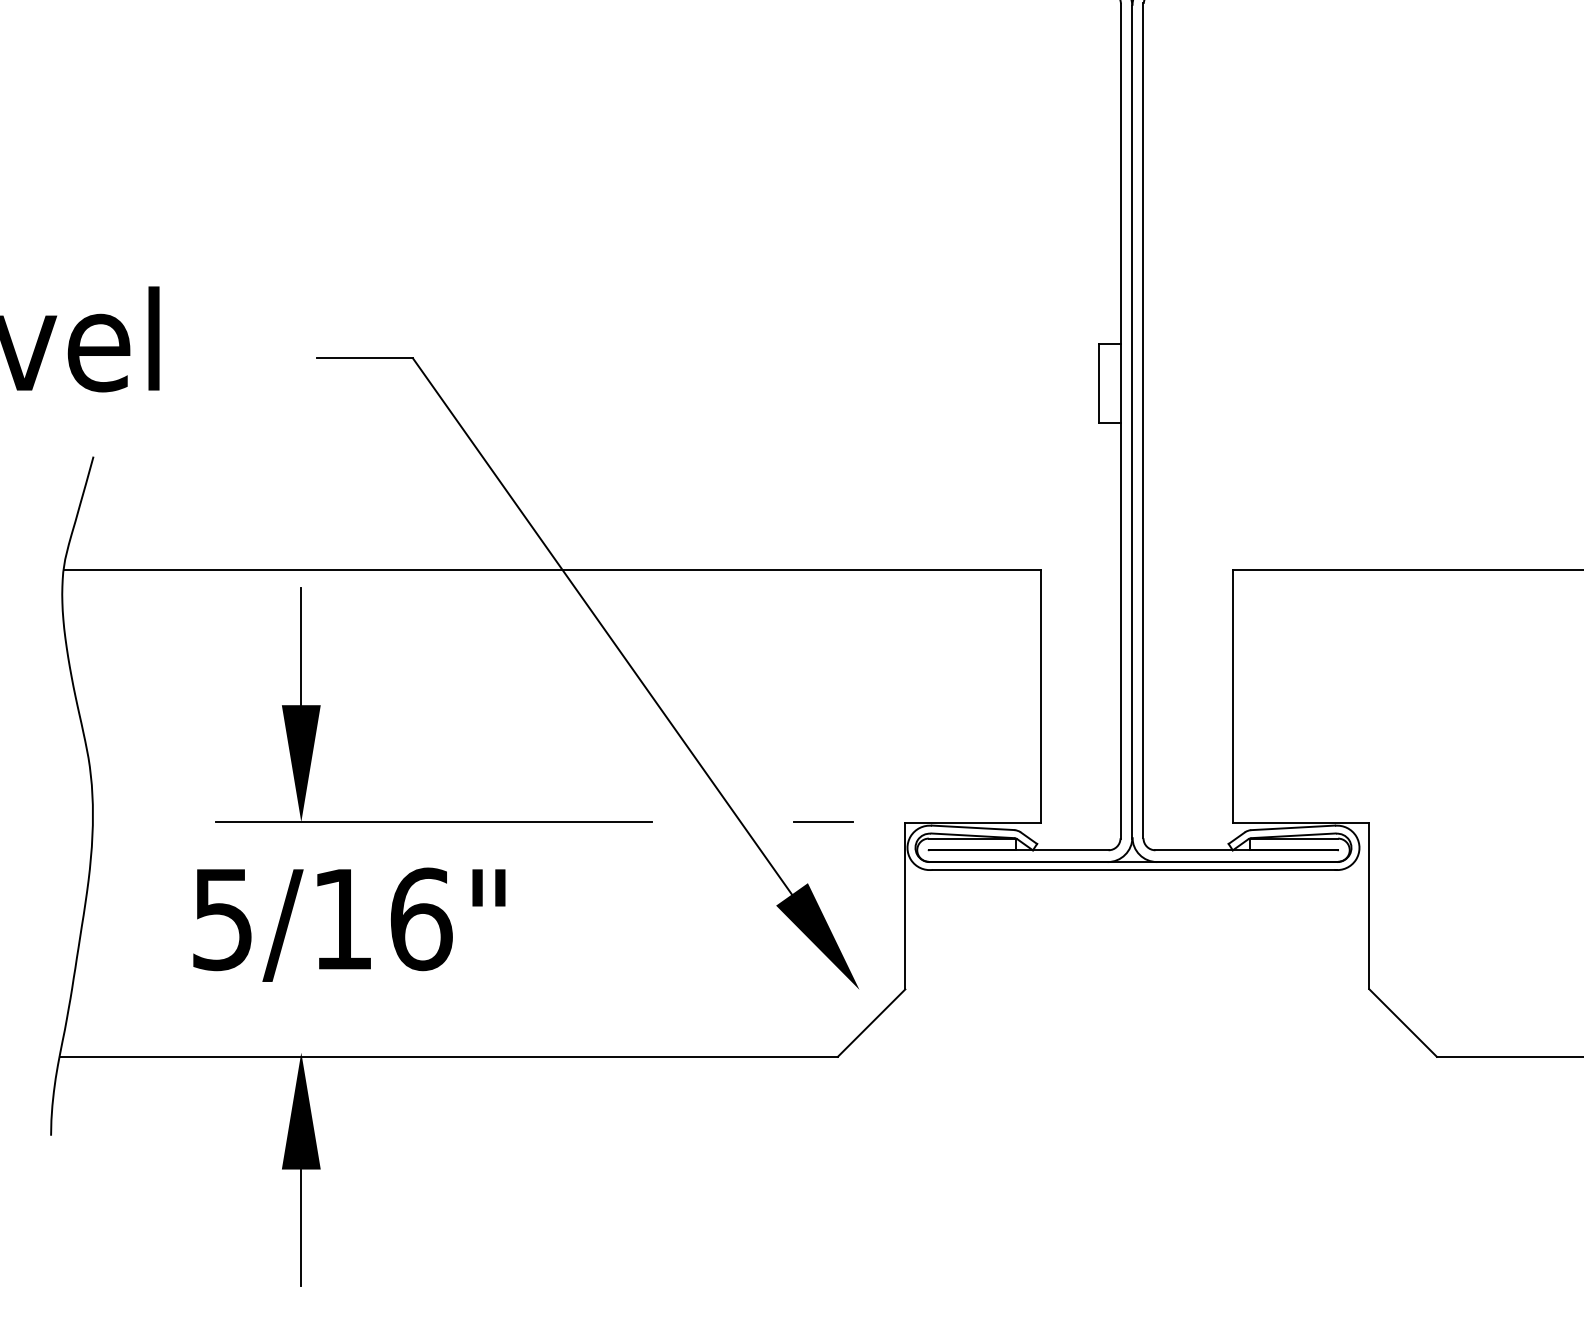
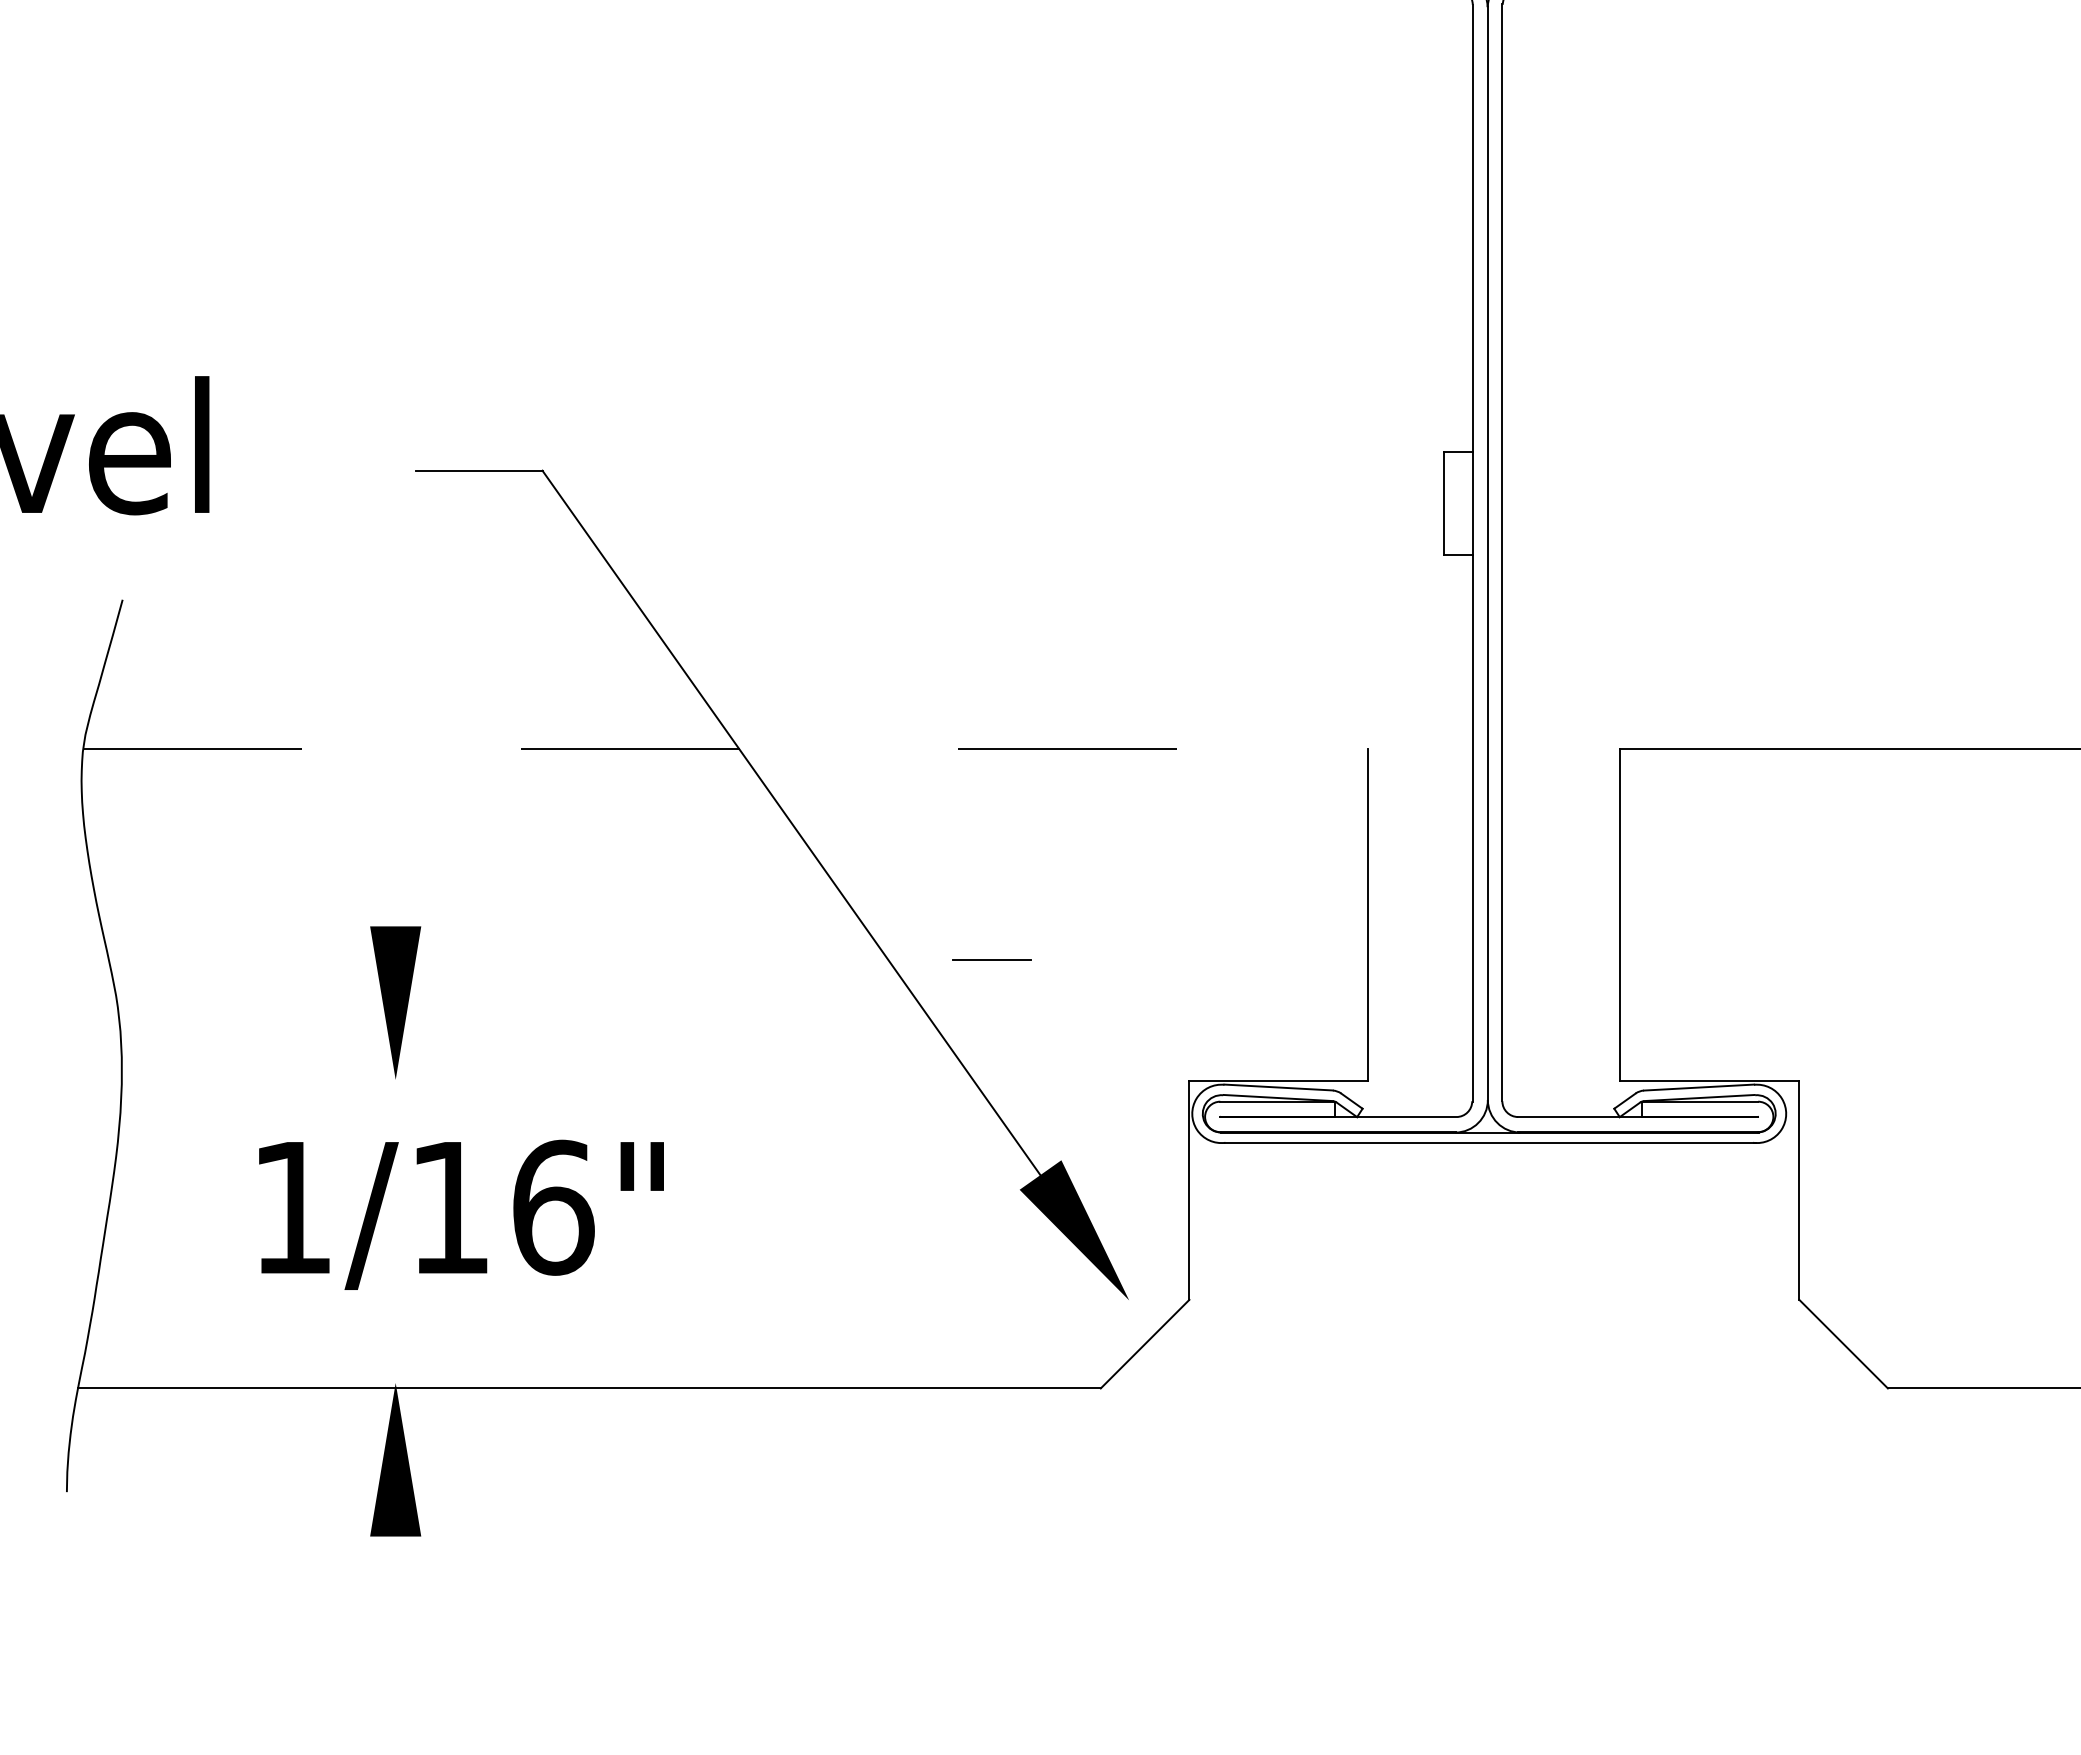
line: (553, 569) -> (726, 748), solid -> dashed
line: (301, 646) -> (395, 849), removed
line: (434, 821) -> (570, 1079), removed
line: (823, 821) -> (991, 959), moved
text: (222, 919) -> (291, 1208), 5/16" -> 1/16"
line: (301, 1228) -> (395, 1613), removed

